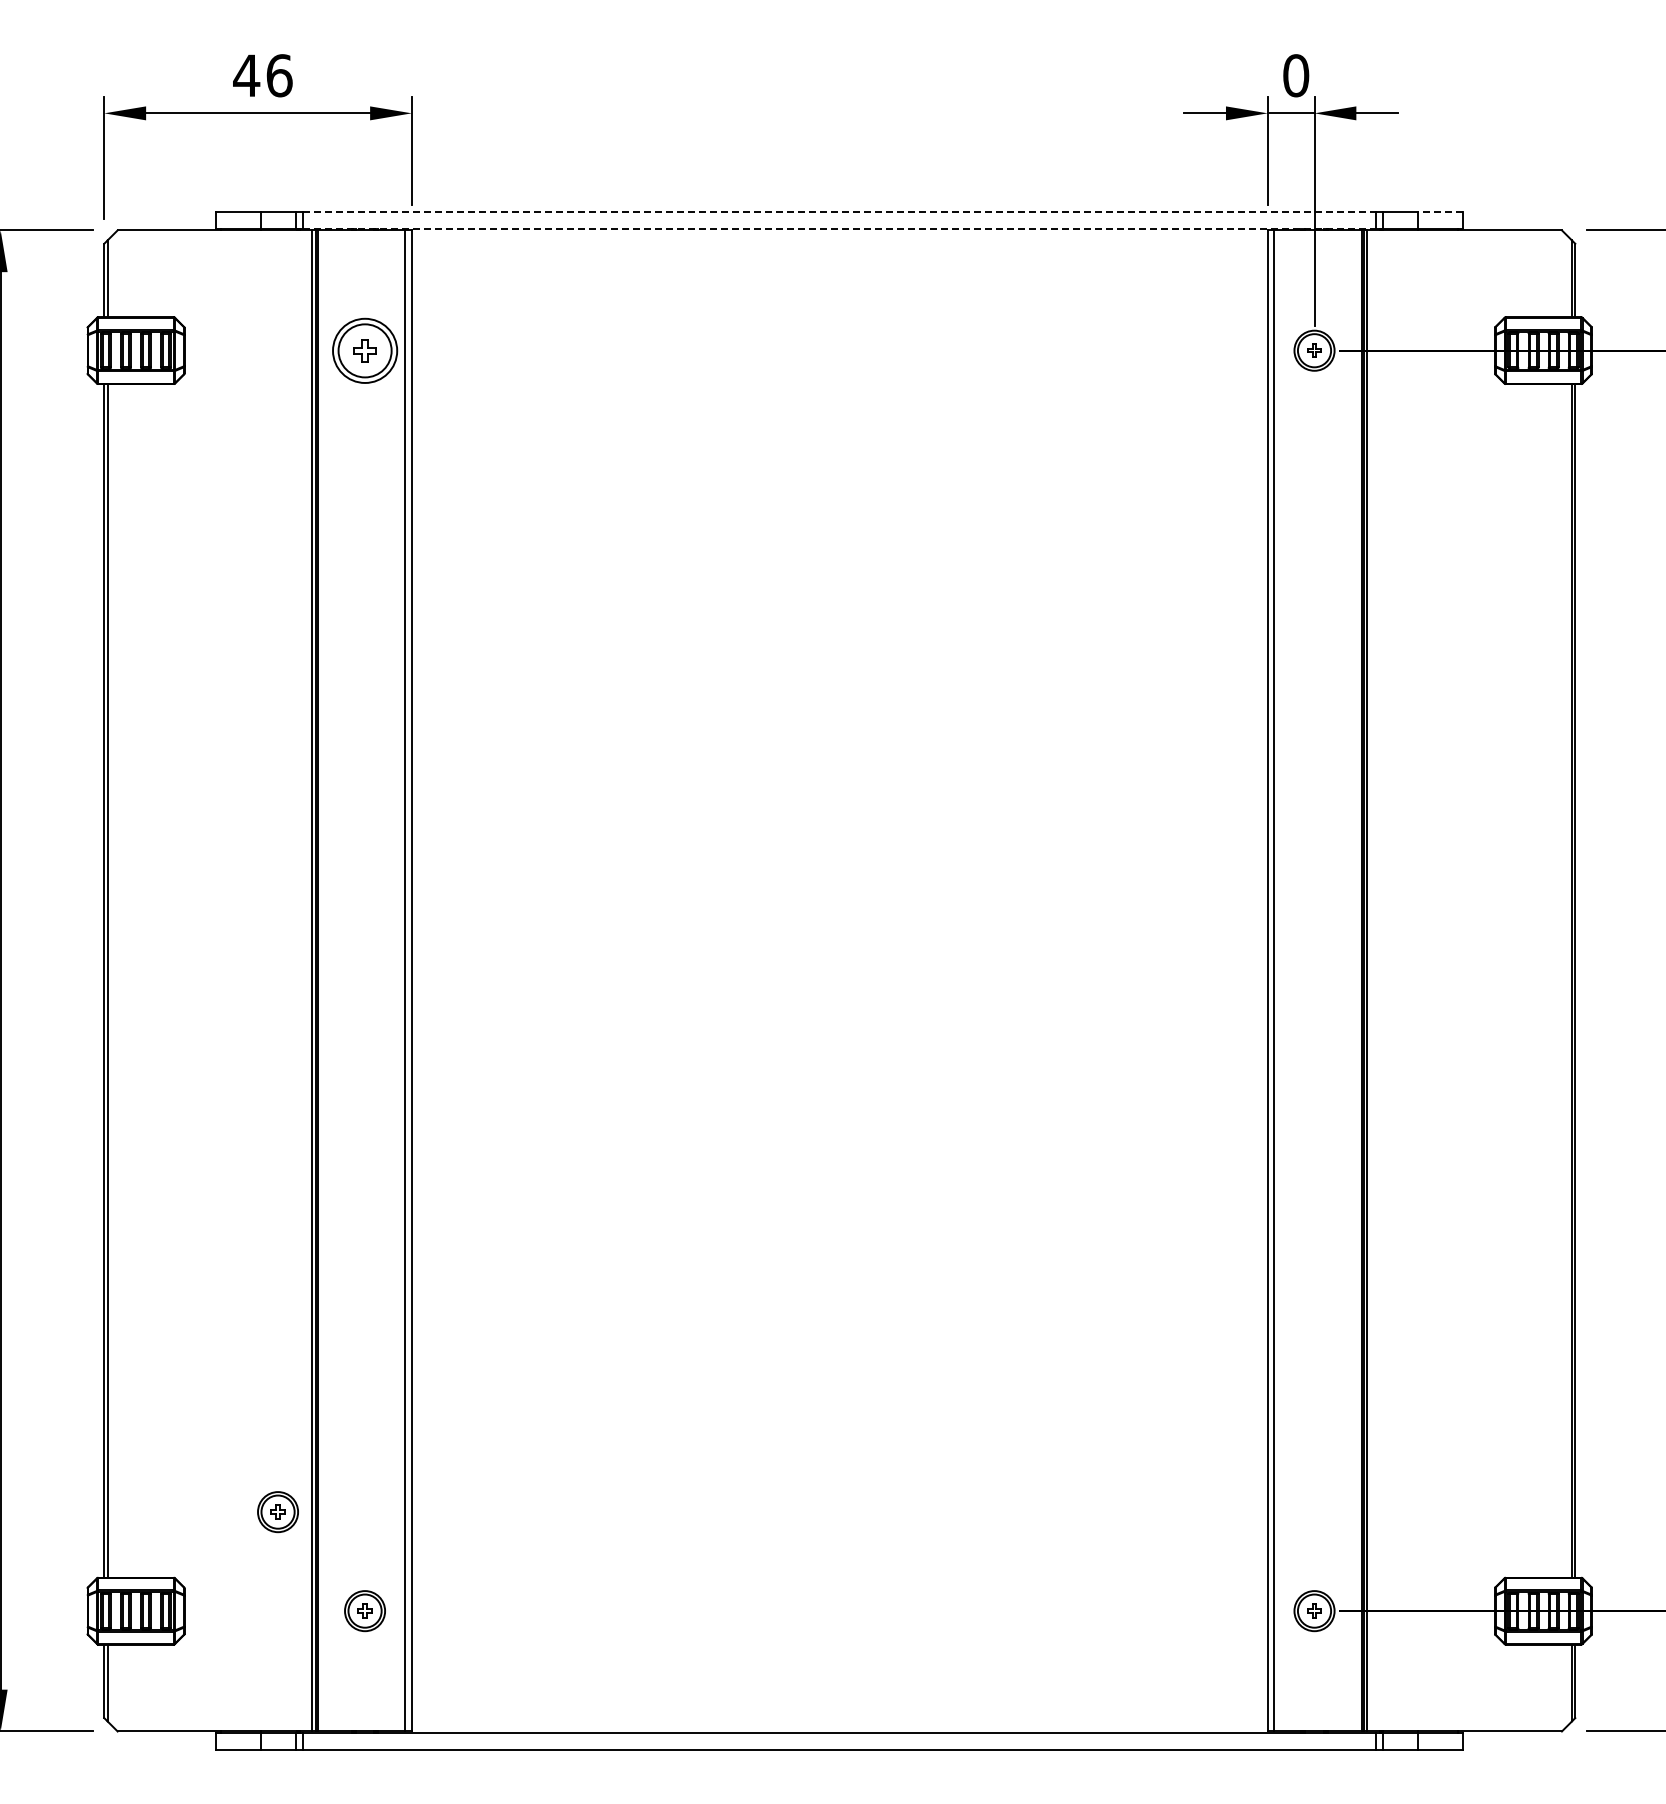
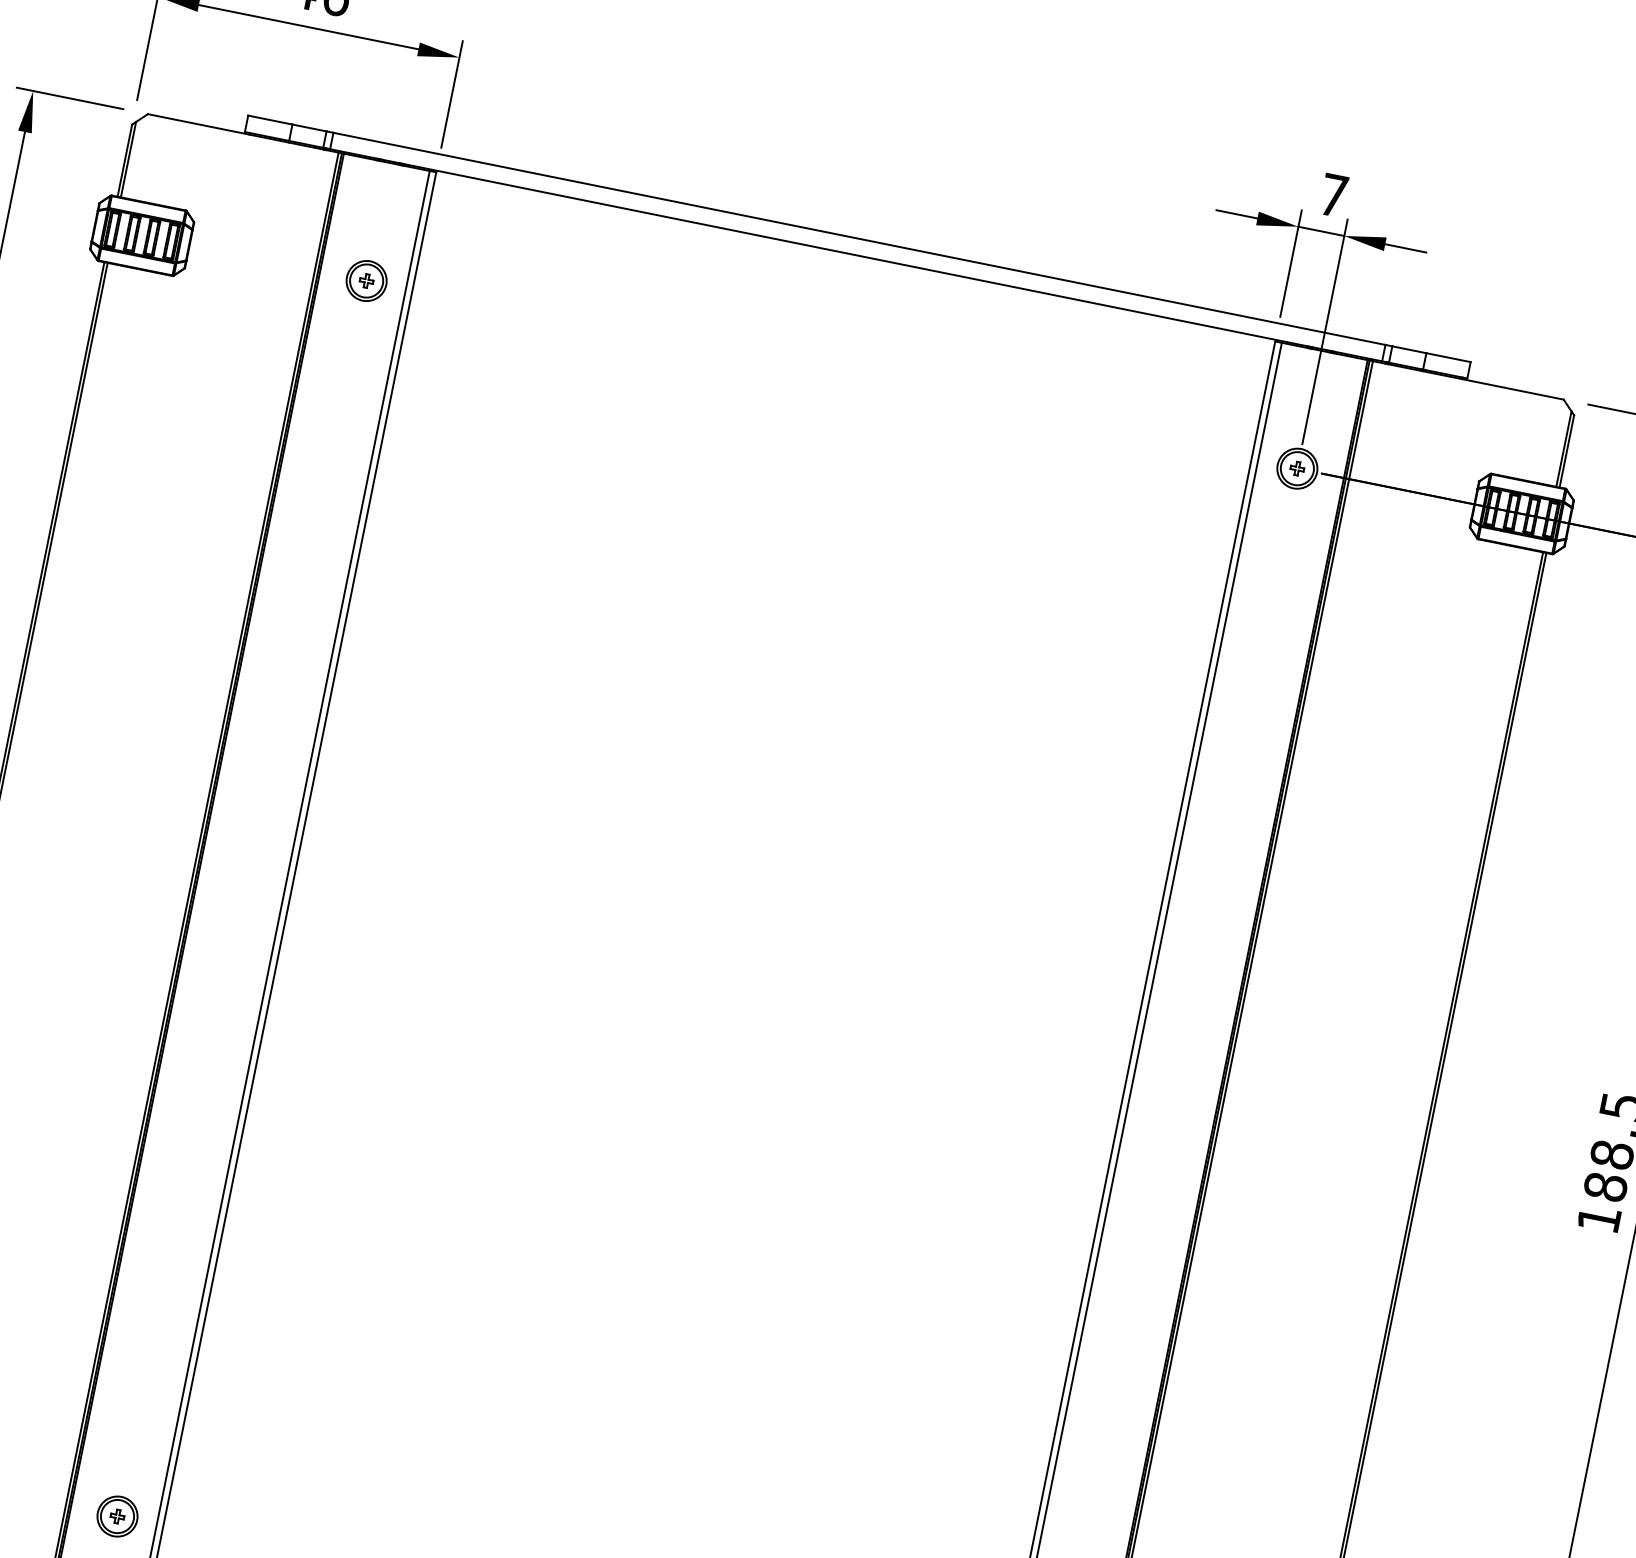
text: (1296, 75) -> (1334, 195), 0 -> 7
line: (839, 212) -> (859, 239), dashed -> solid
line: (1440, 212) -> (1448, 358), dashed -> solid
line: (839, 228) -> (855, 254), dashed -> solid
part: (364, 350) -> (366, 280), size x0.62
part: (277, 1512) -> (51, 1402), removed

